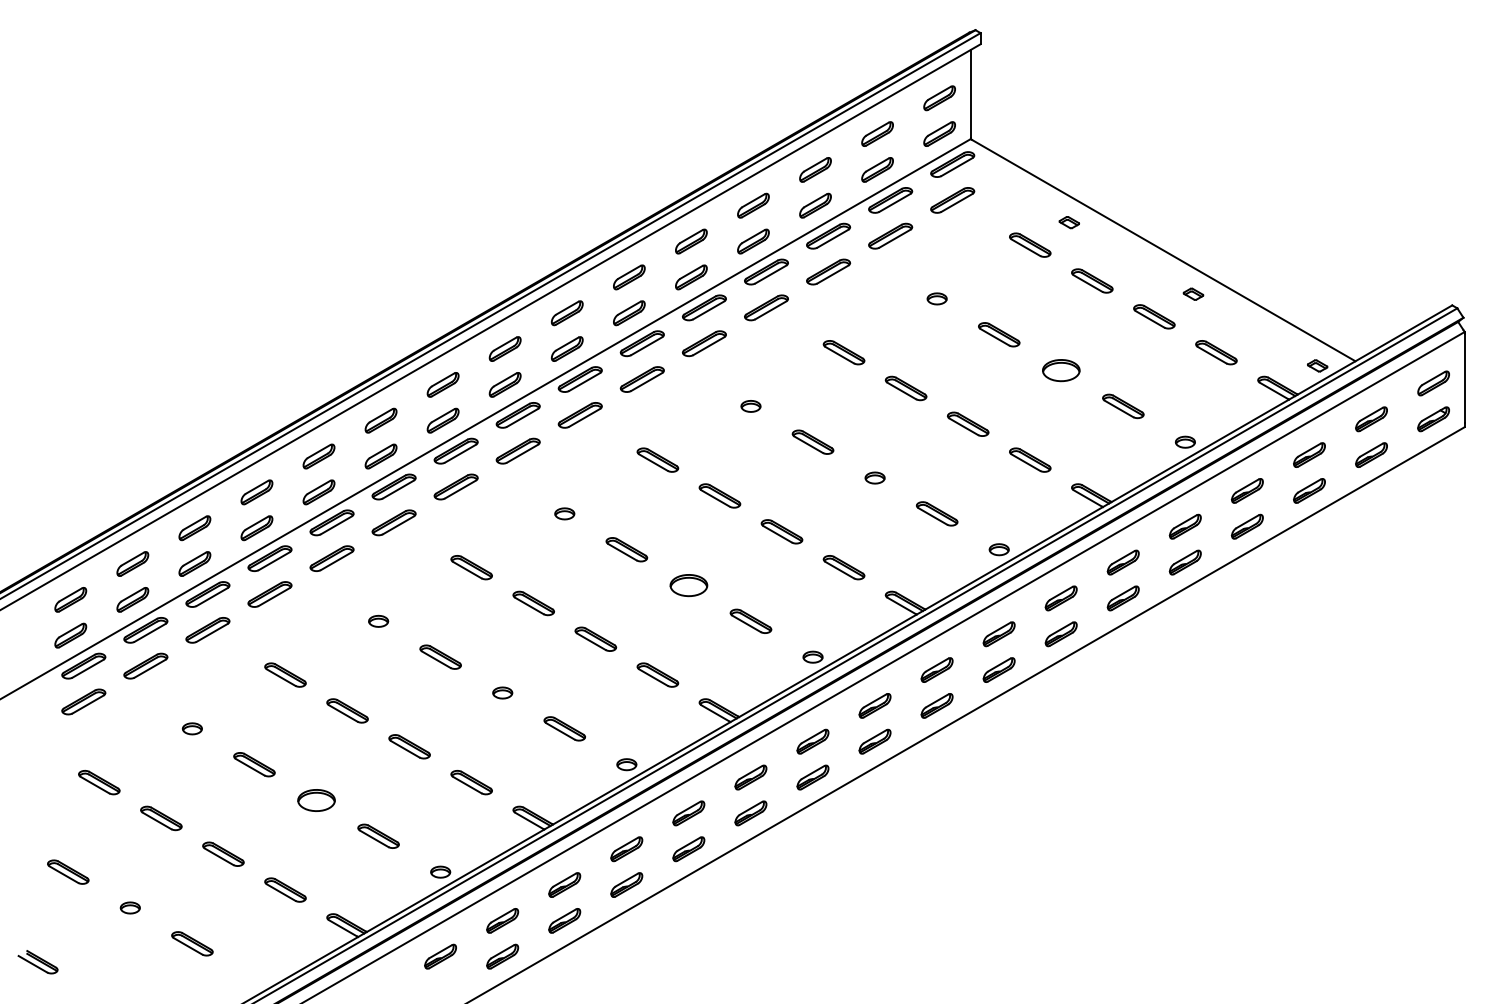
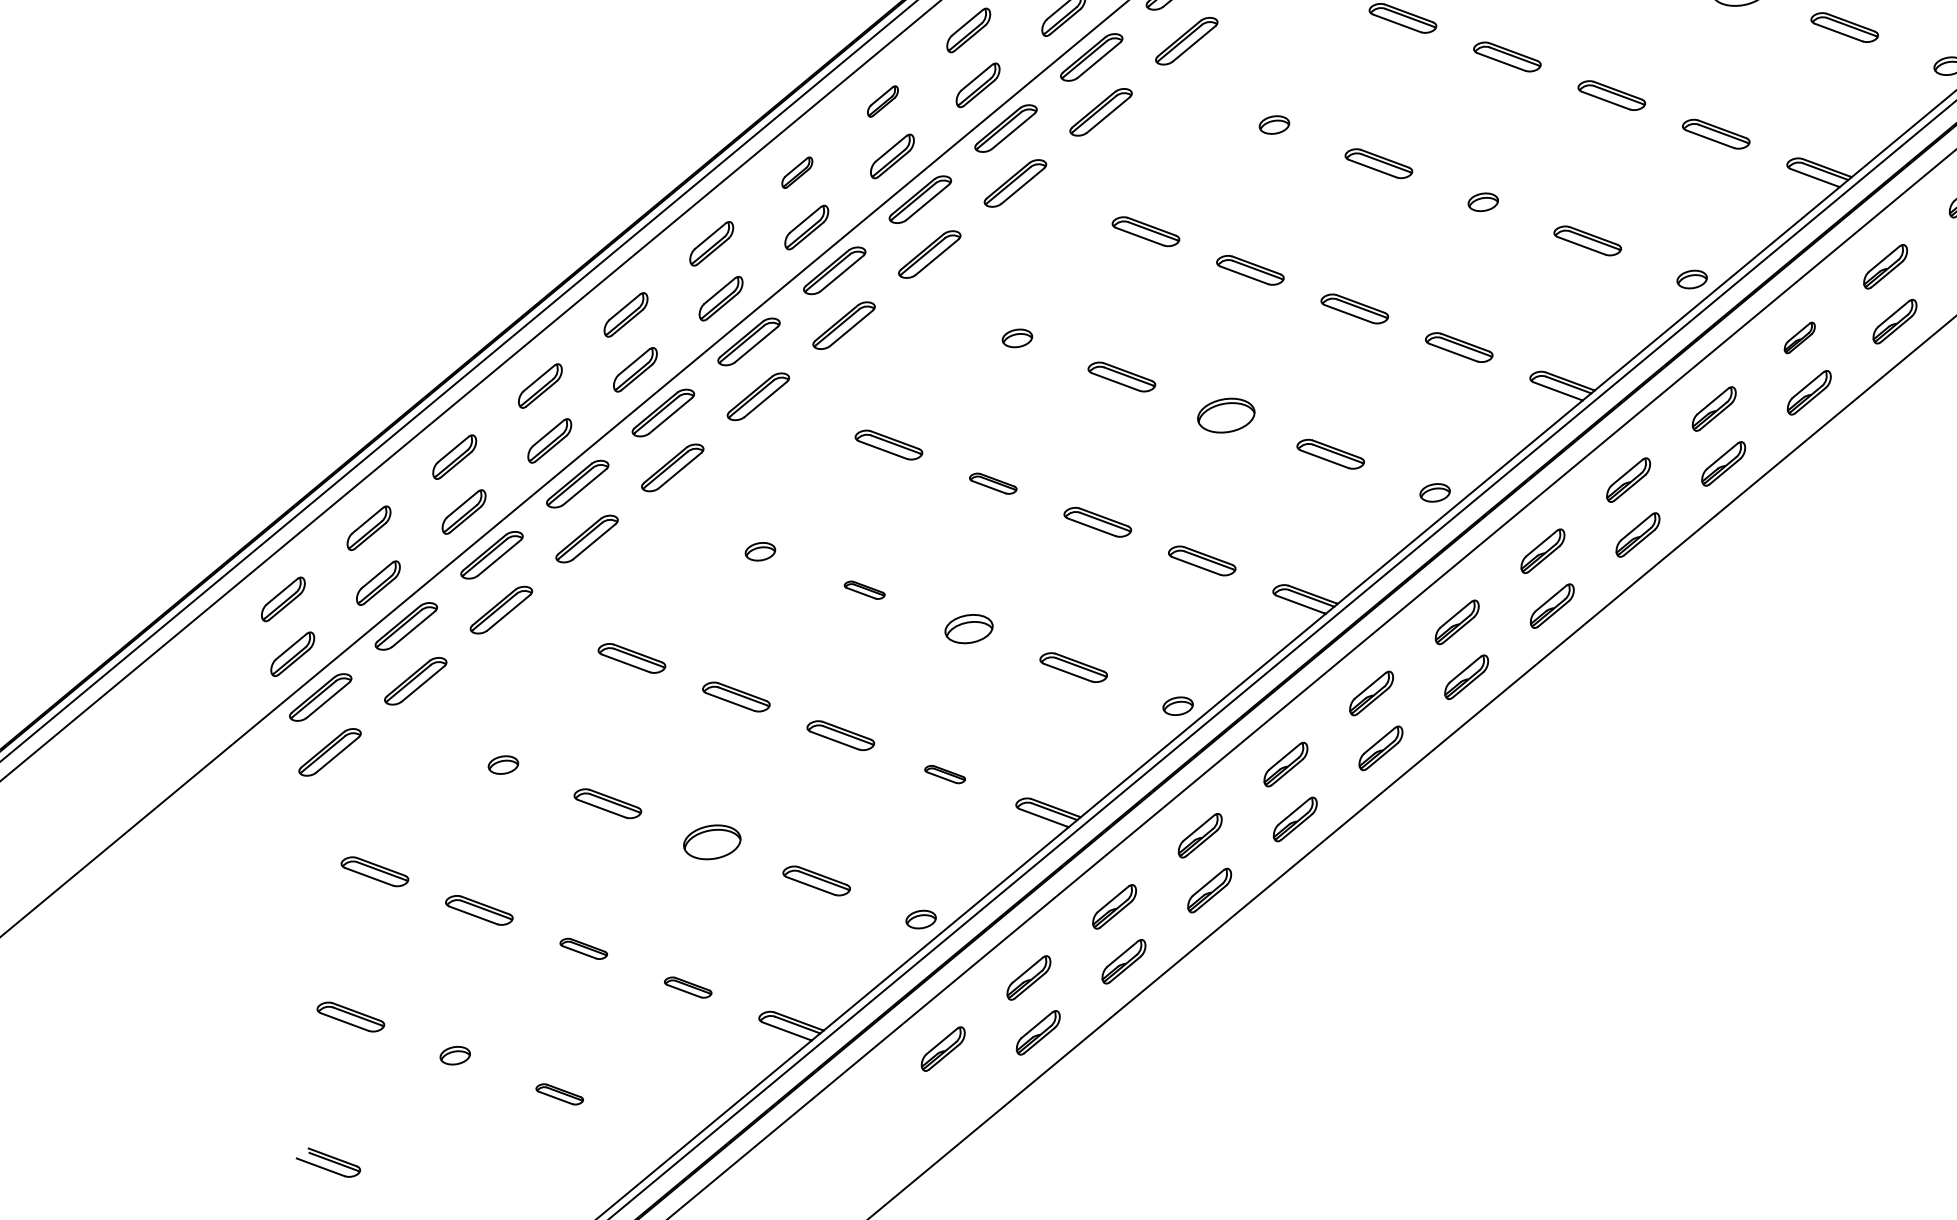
part: (504, 348) -> (881, 100), size x0.7
part: (442, 384) -> (796, 172), size x0.7
part: (1060, 598) -> (1798, 338), size x0.7
part: (533, 603) -> (992, 483), size x0.7
part: (440, 656) -> (864, 589), size x0.6
part: (502, 692) -> (968, 628), size x1.6
part: (471, 782) -> (944, 774), size x0.6
part: (223, 853) -> (583, 947), size x0.7
part: (285, 889) -> (688, 986), size x0.7
part: (192, 943) -> (559, 1093), size x0.7

